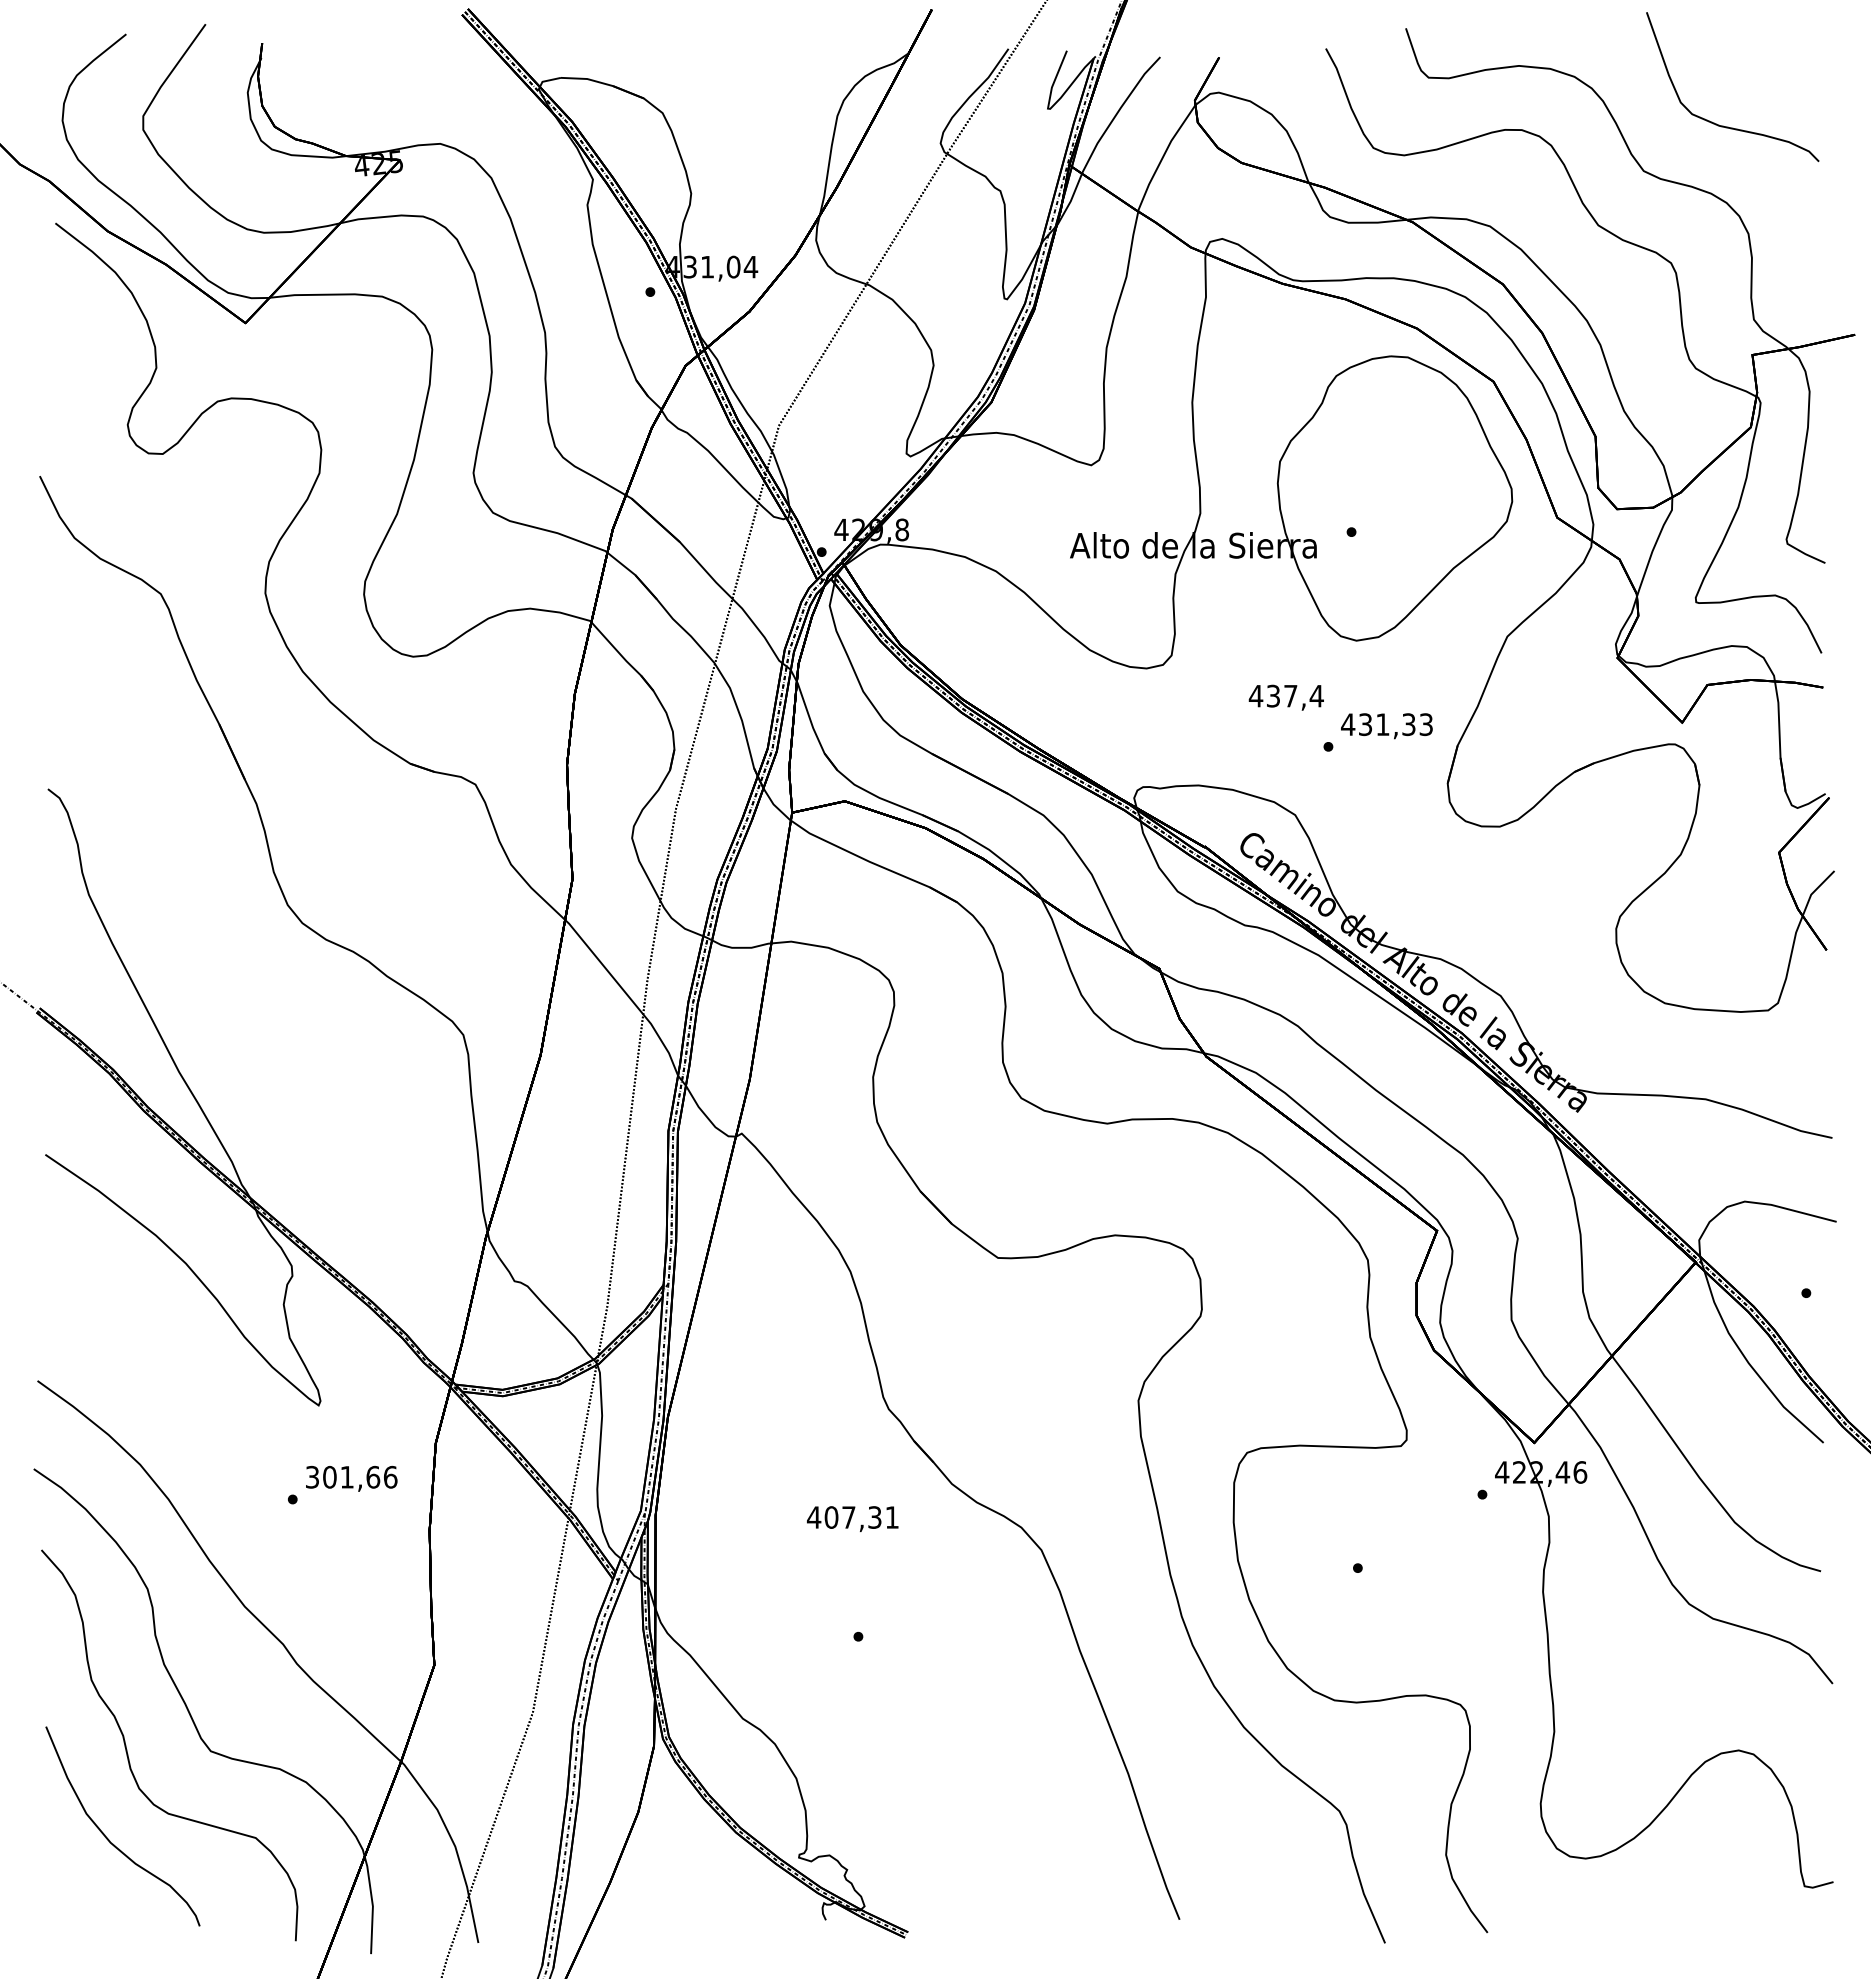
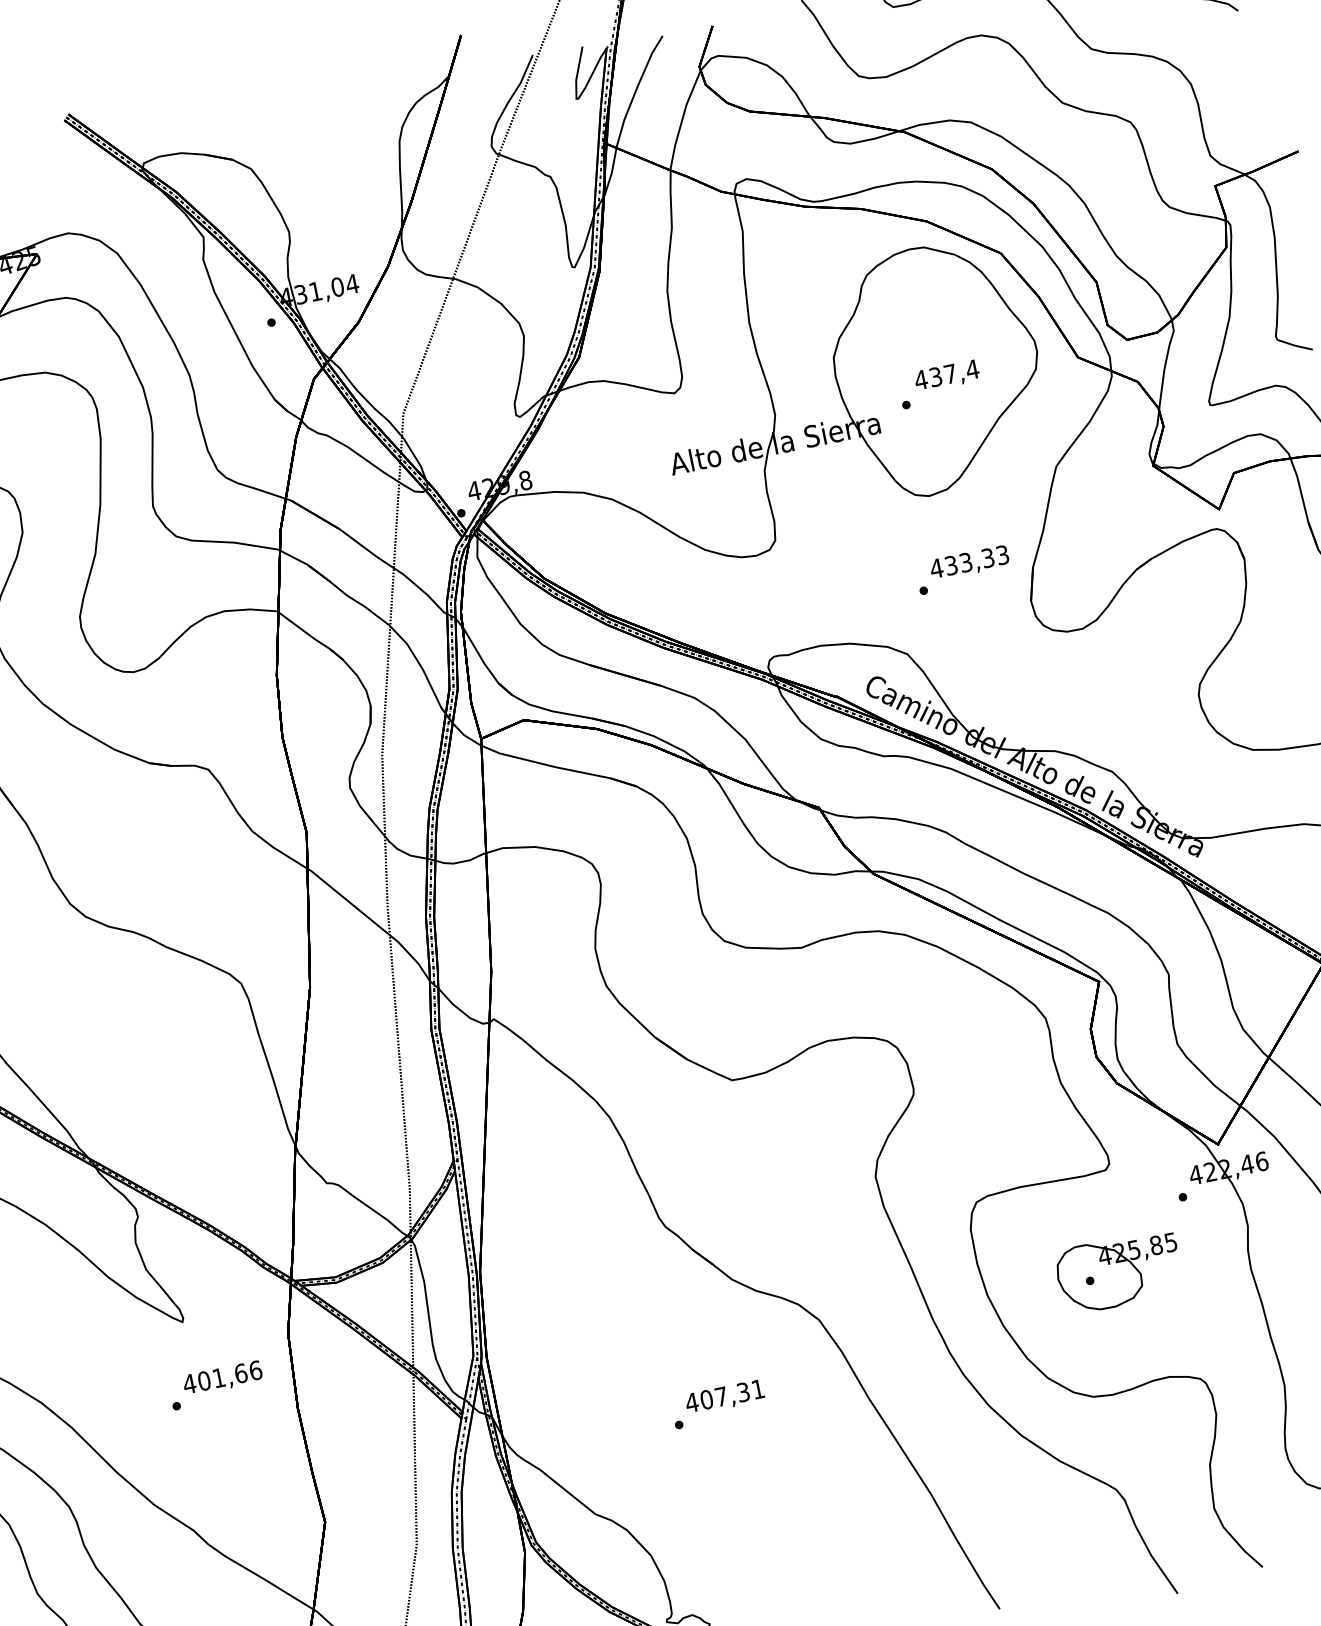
text: (1285, 697) -> (946, 376), moved
text: (1382, 724) -> (965, 562), 431,33 -> 433,33
text: (312, 1476) -> (189, 1383), 301,66 -> 401,66
text: (852, 1519) -> (724, 1397), moved
part: (1392, 1564) -> (1118, 1271), added

